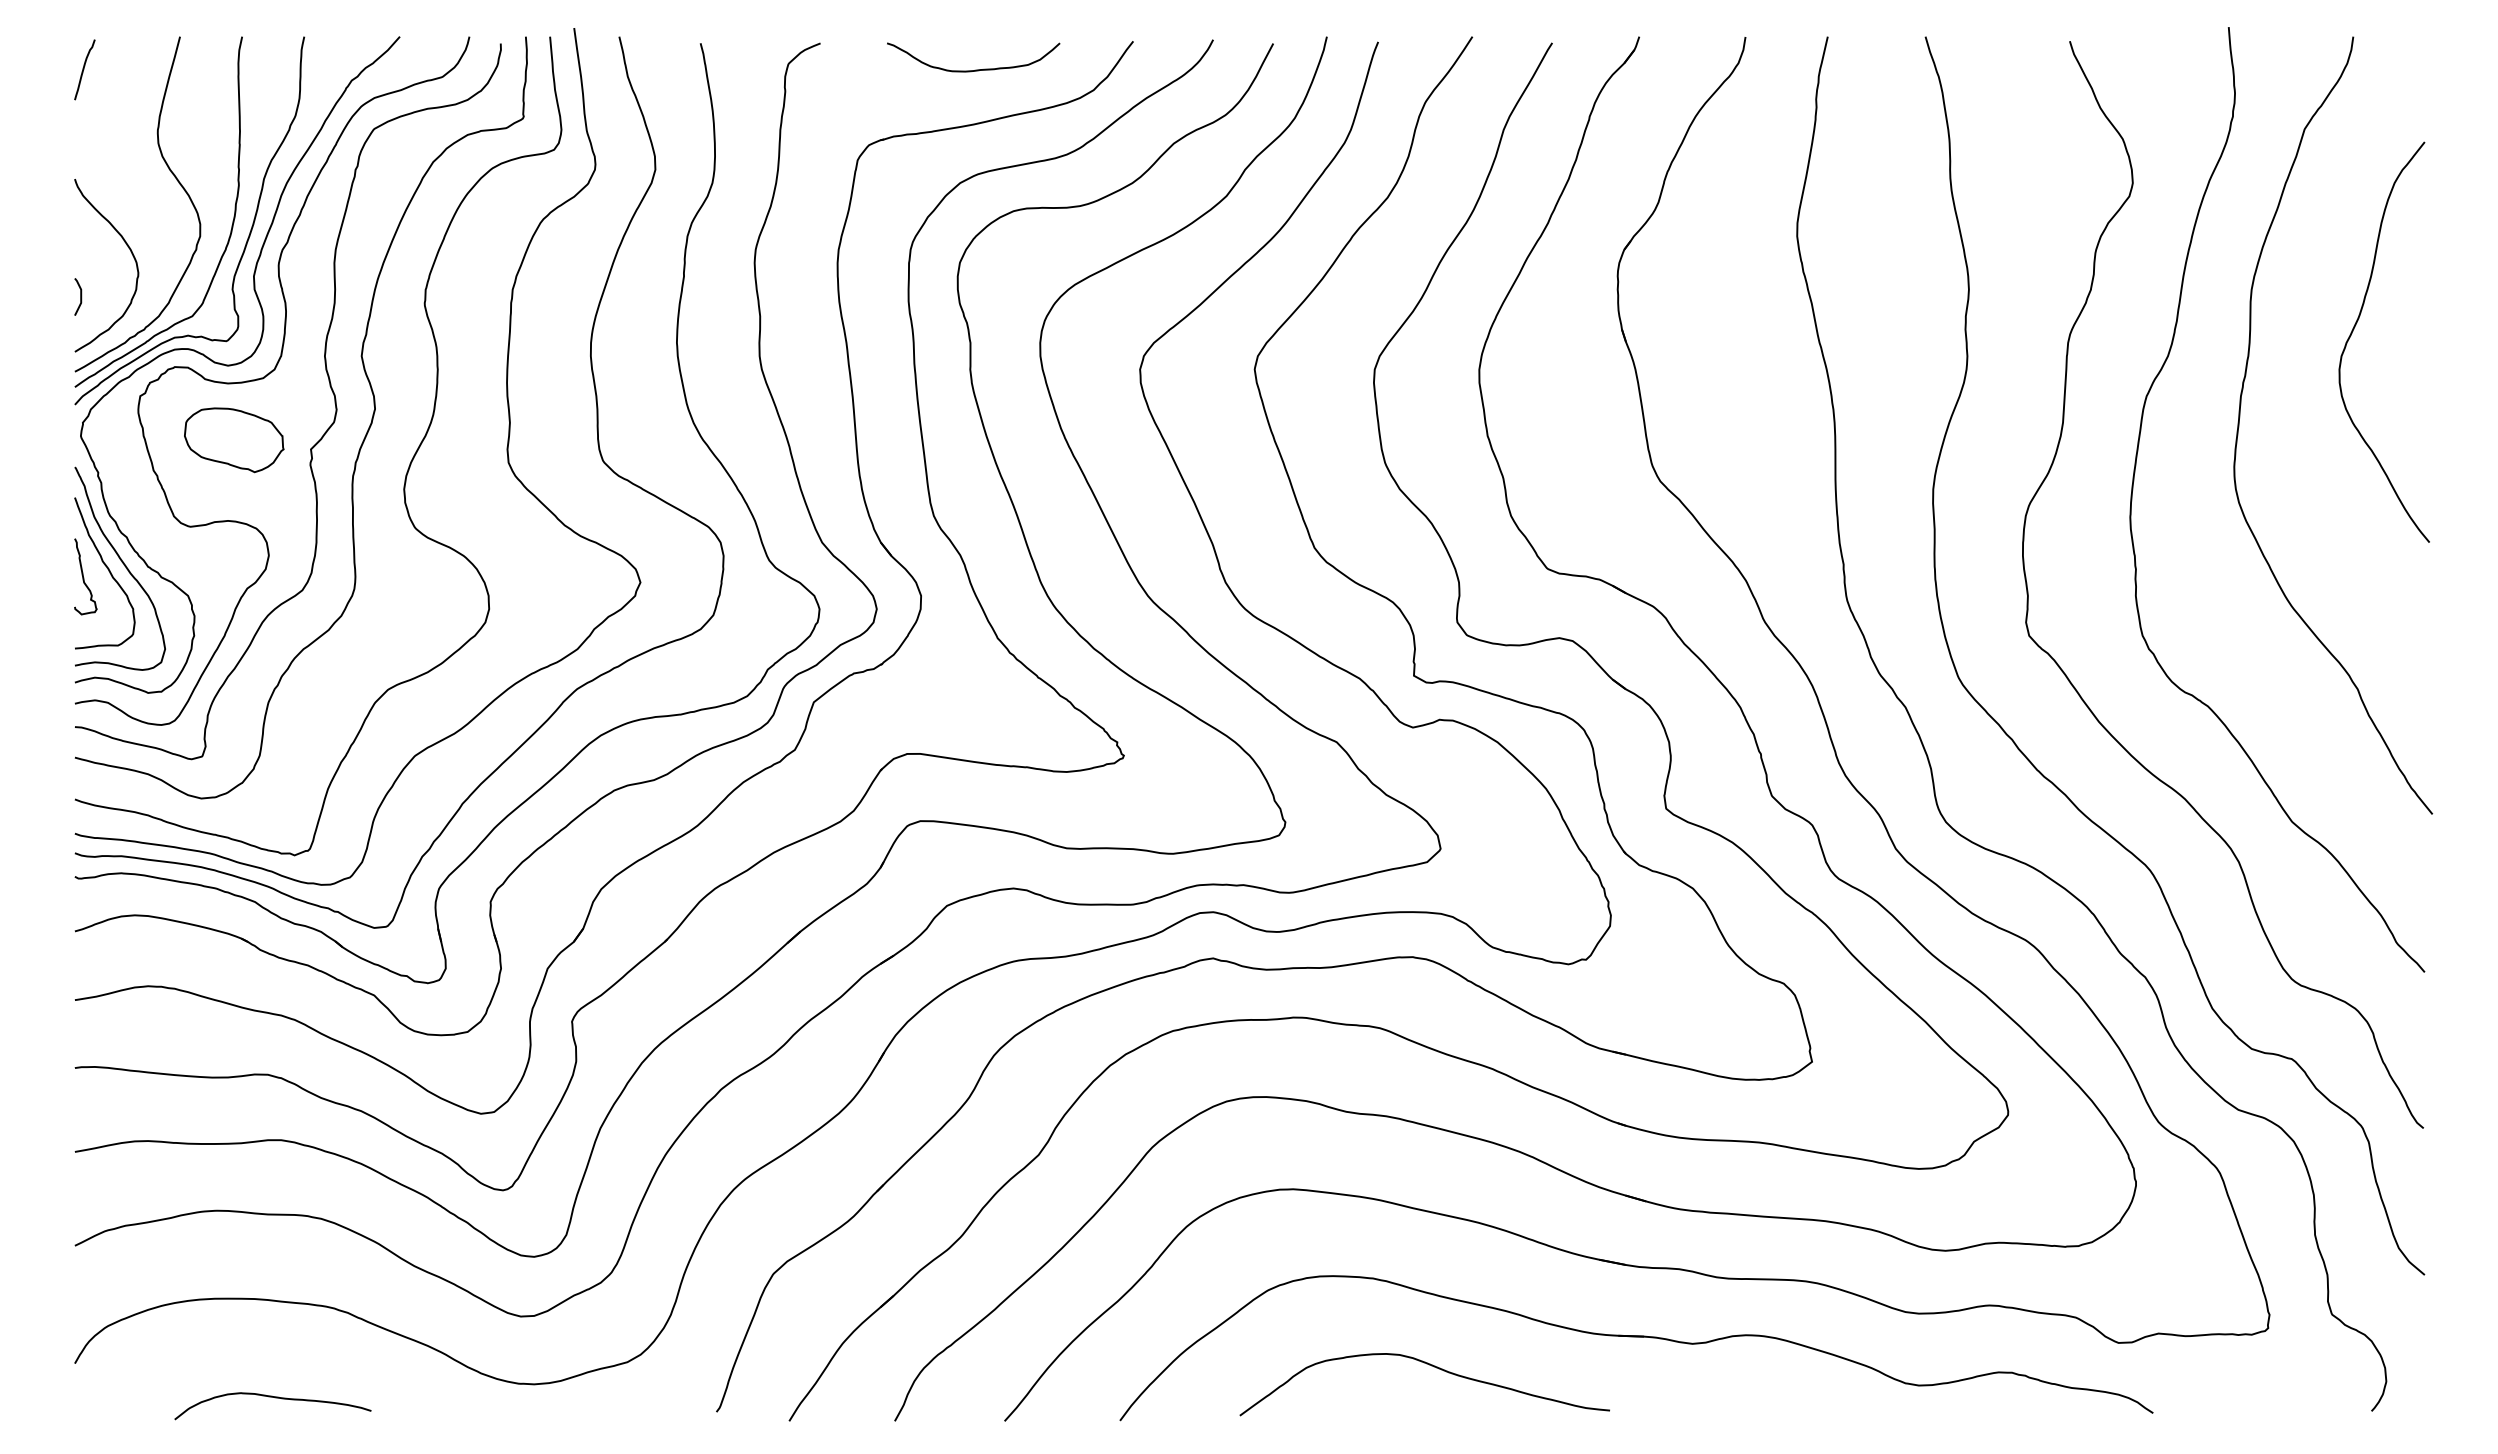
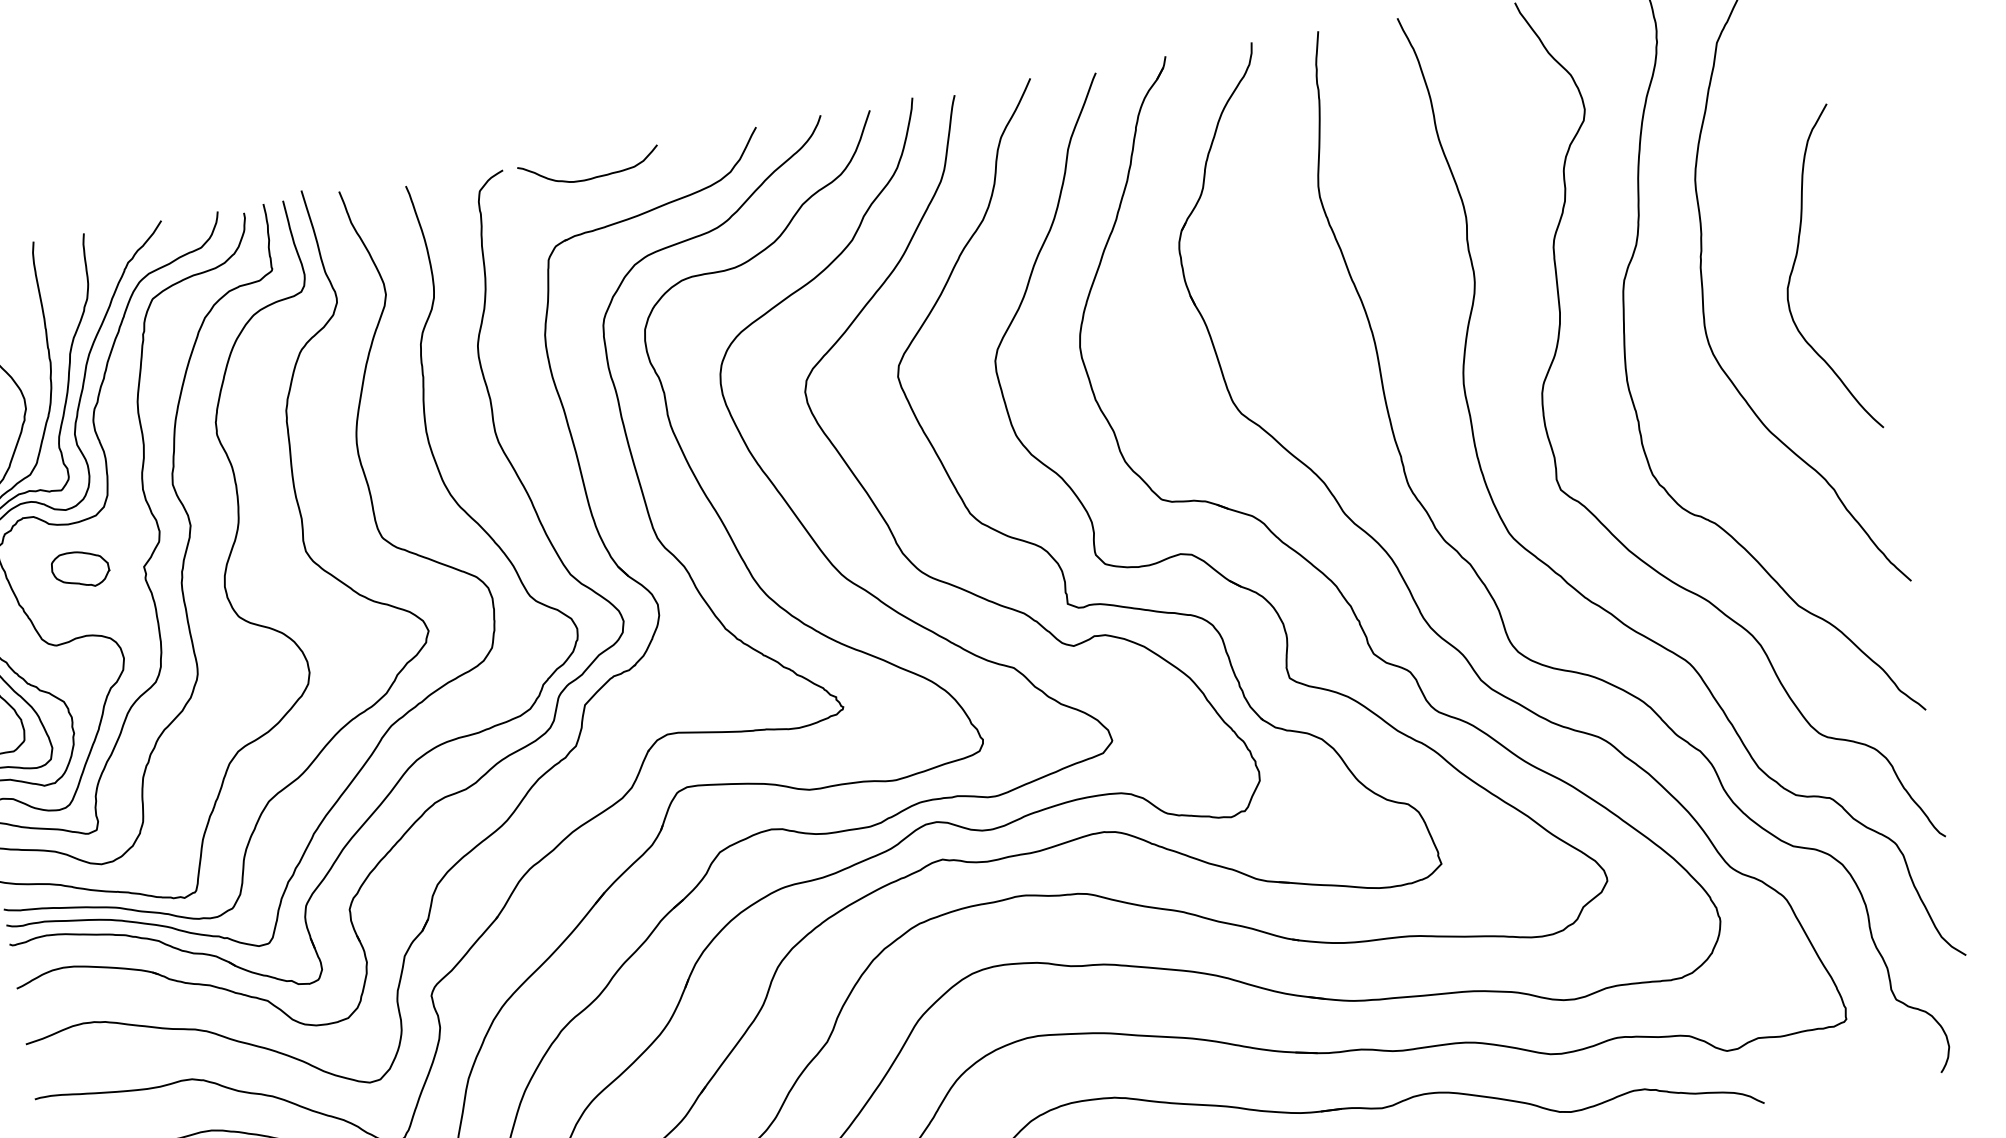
curve: (975, 69) -> (592, 177), moved
curve: (2355, 327) -> (1795, 263), moved
part: (234, 440) -> (80, 569), size x0.7

